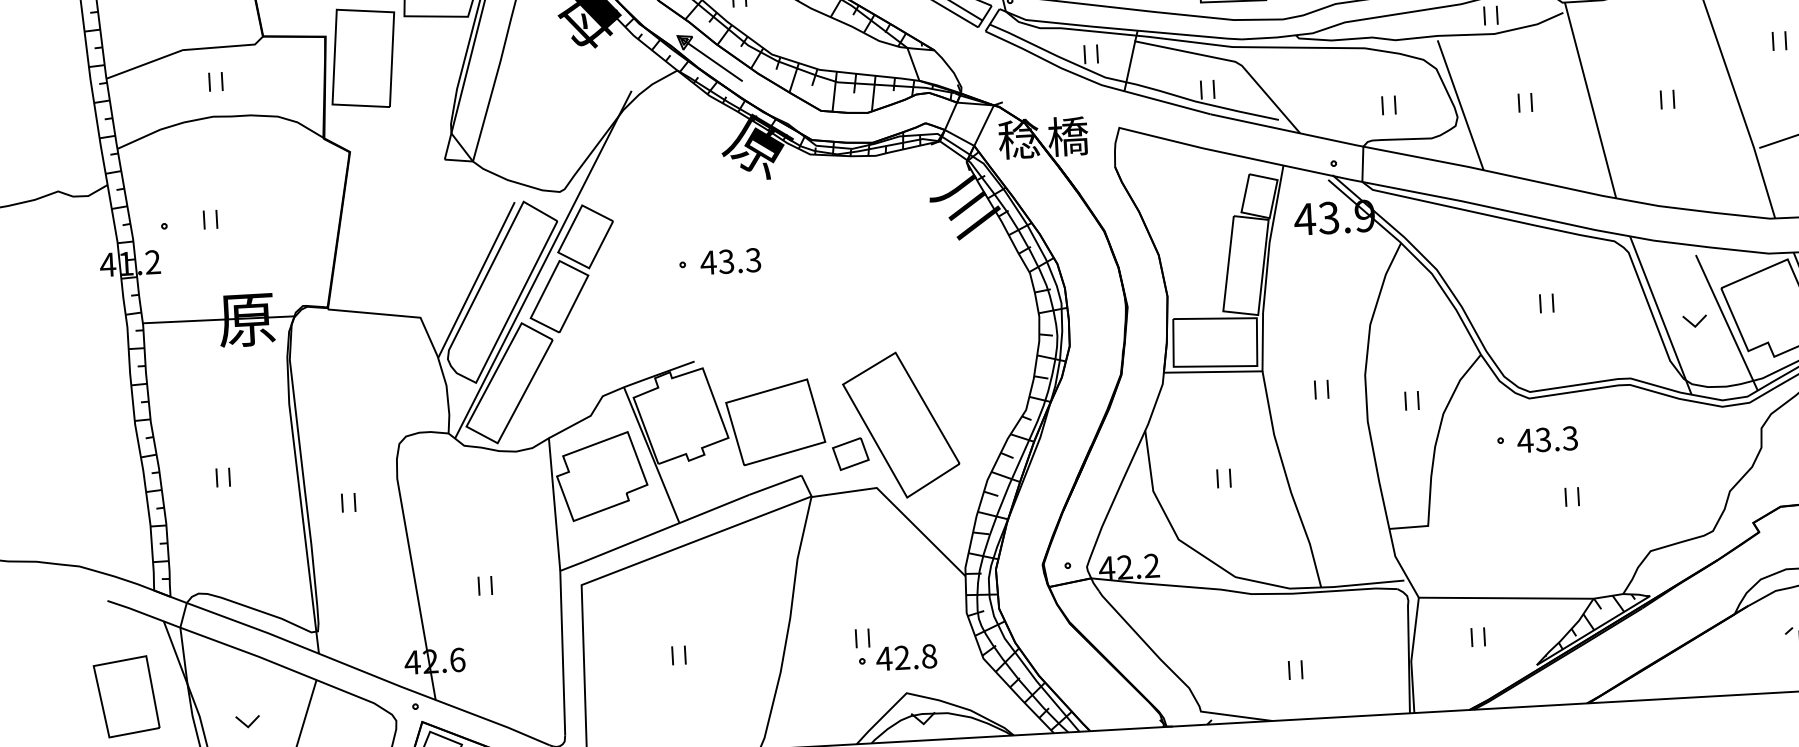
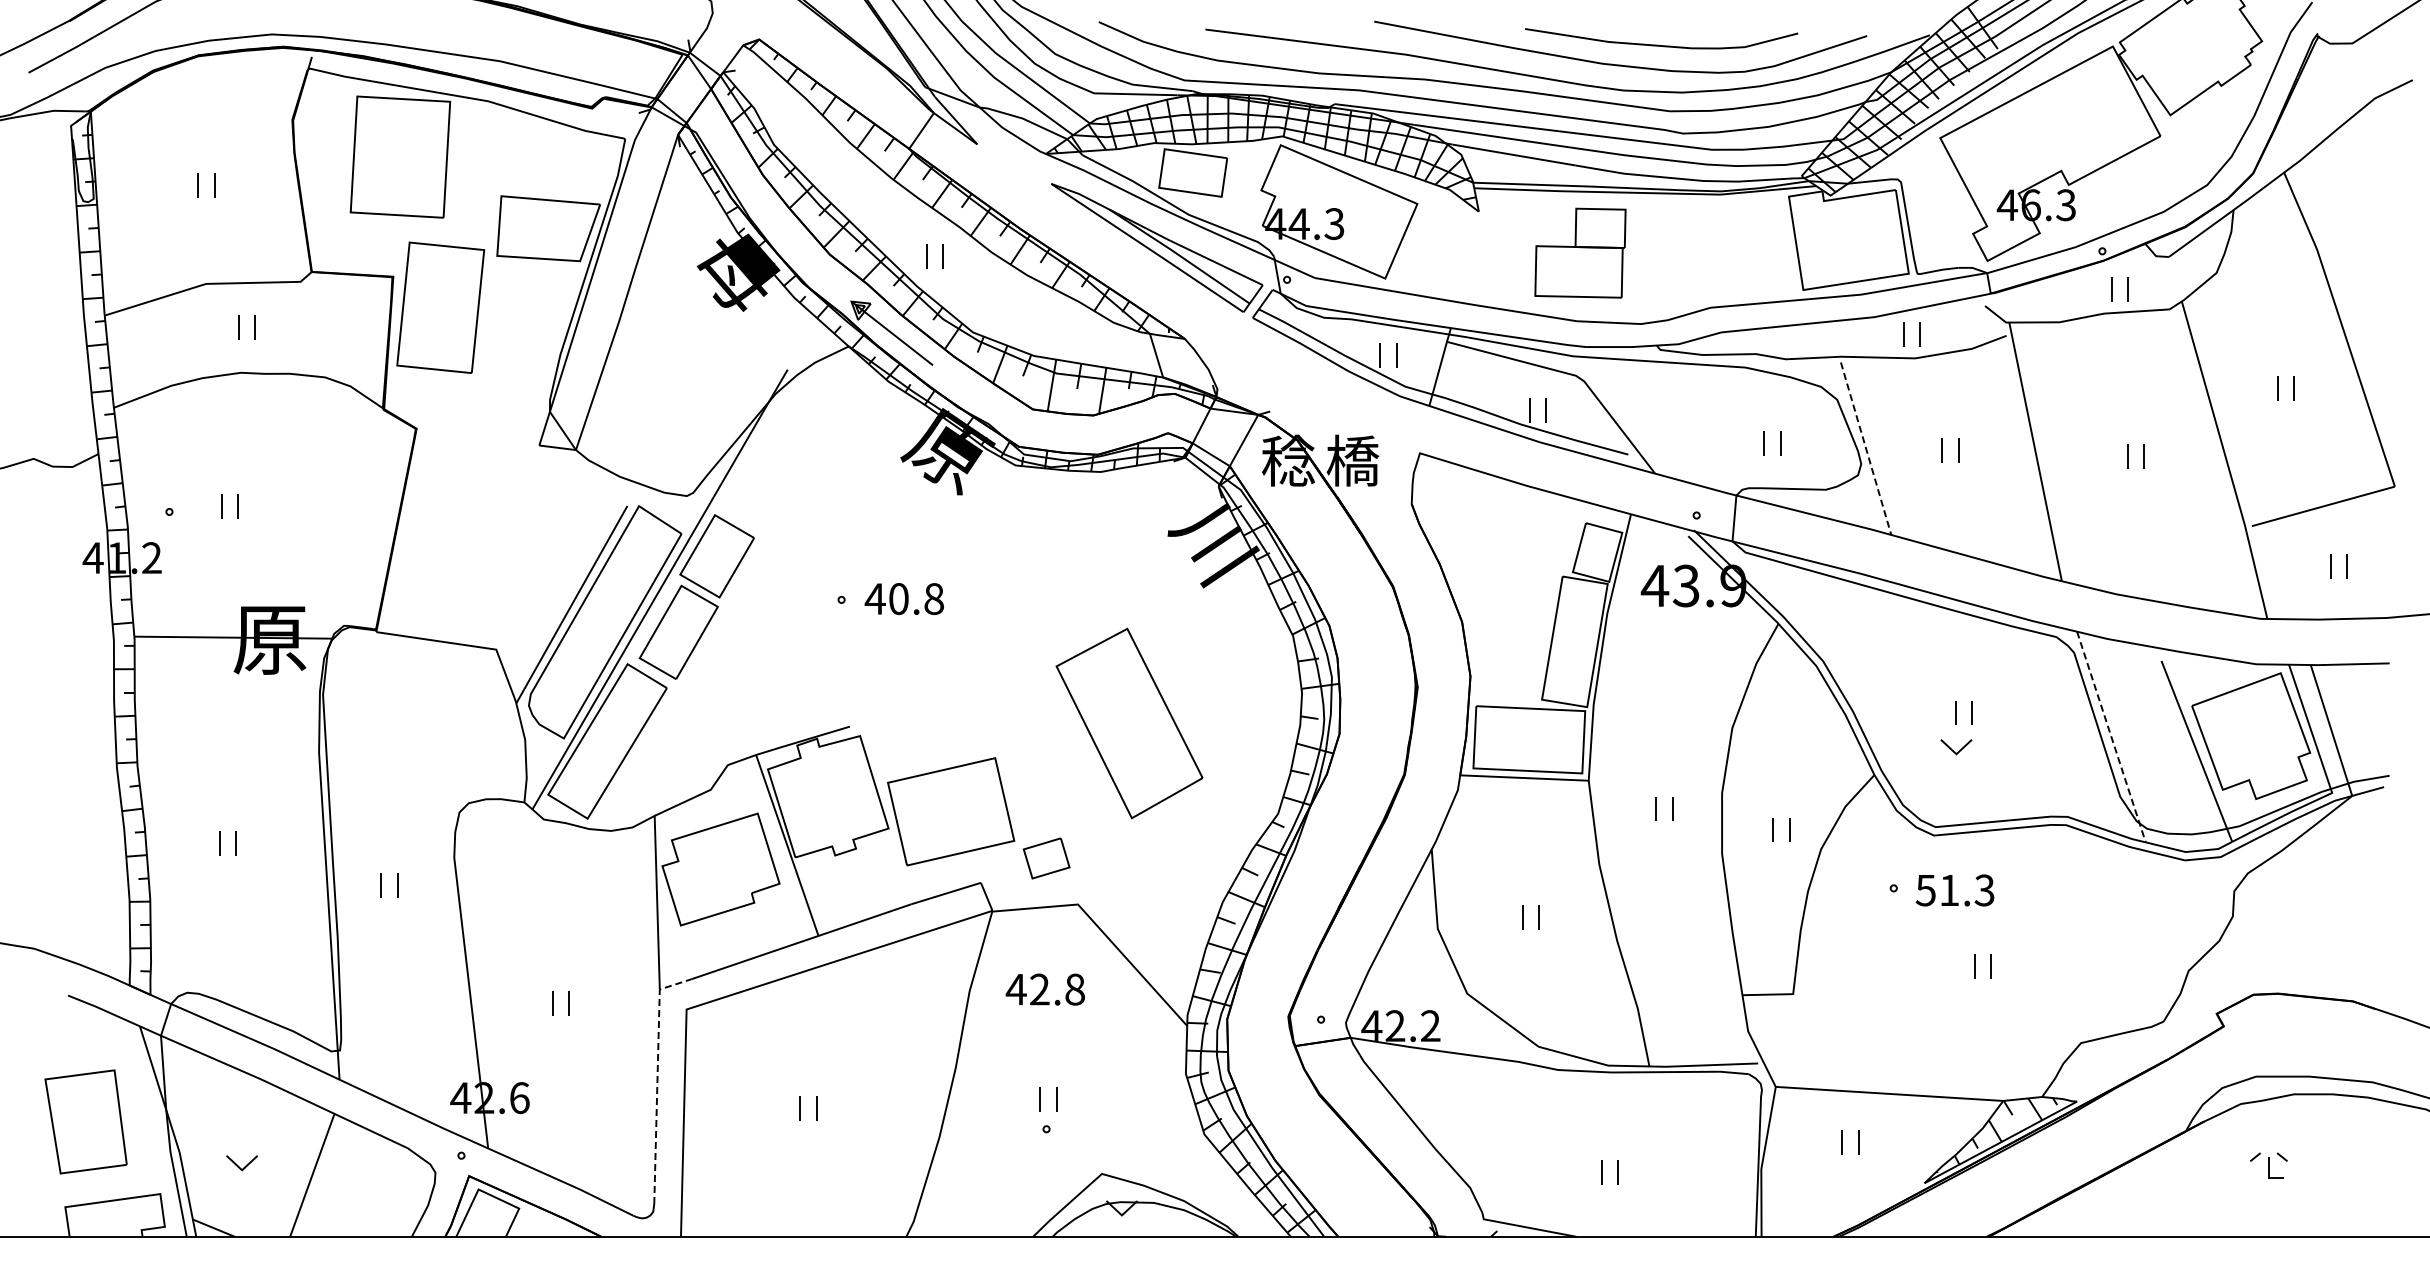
line: (1460, 105) -> (1866, 448), solid -> dashed
text: (739, 260) -> (915, 598), 43.3 -> 40.8
line: (1660, 315) -> (2111, 737), solid -> dashed
part: (1695, 321) -> (1956, 747), moved
part: (901, 425) -> (1129, 723), moved
text: (1533, 440) -> (1936, 890), 43.3 -> 51.3
line: (562, 639) -> (657, 1079), solid -> dashed
text: (905, 657) -> (1044, 989), moved

